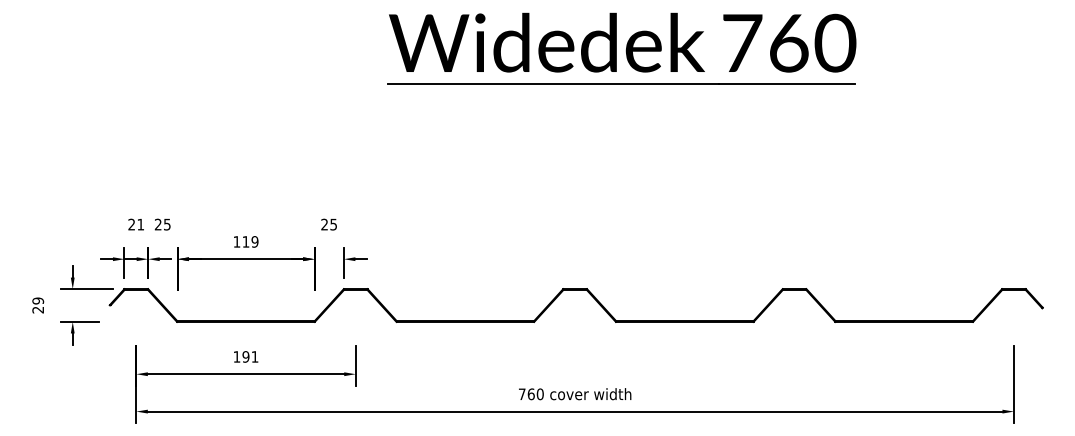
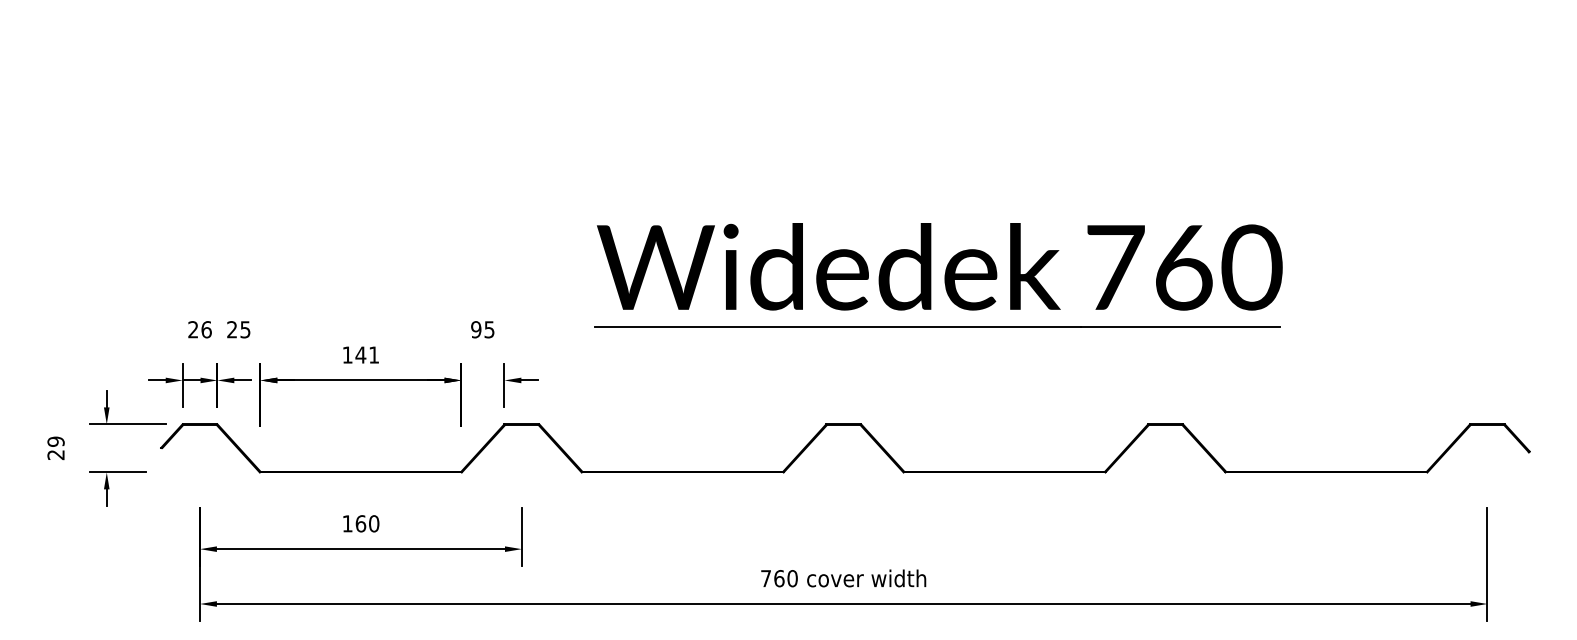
part: (621, 48) -> (938, 275), moved
text: (140, 224) -> (206, 329), 21 -> 26
text: (324, 224) -> (476, 329), 25 -> 95
text: (250, 241) -> (367, 354), 119 -> 141
text: (250, 356) -> (367, 523), 191 -> 160

